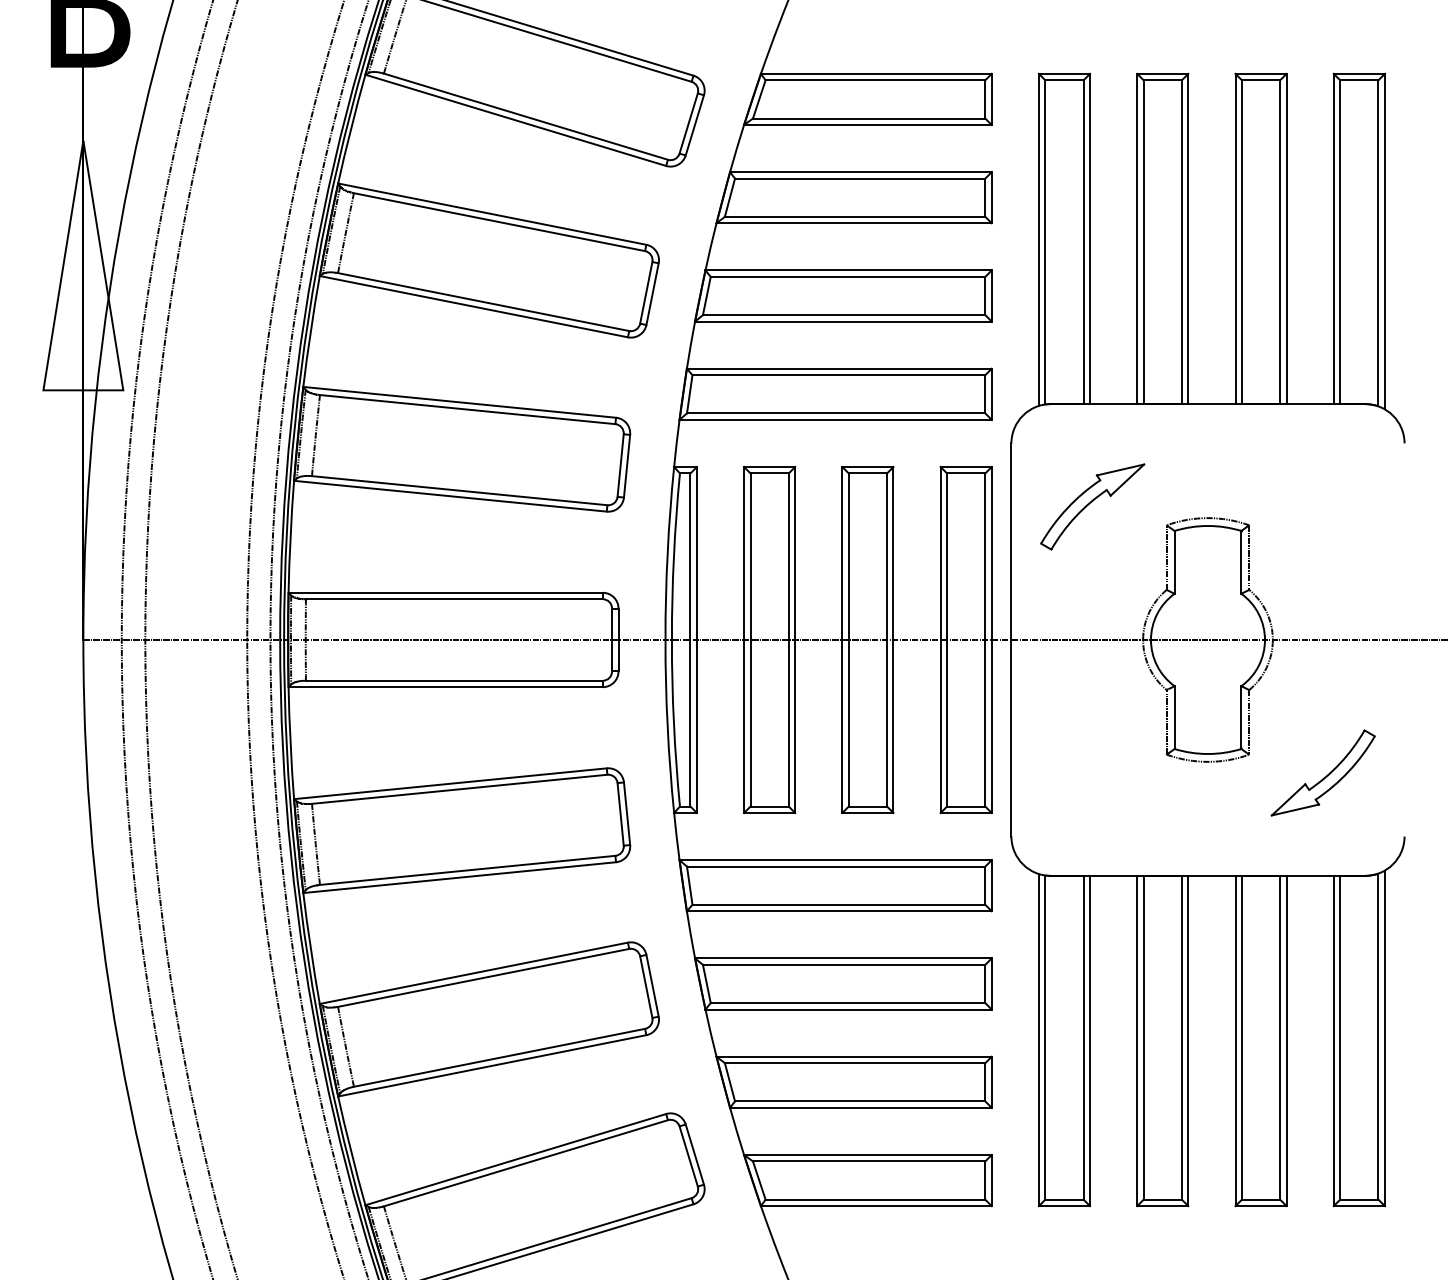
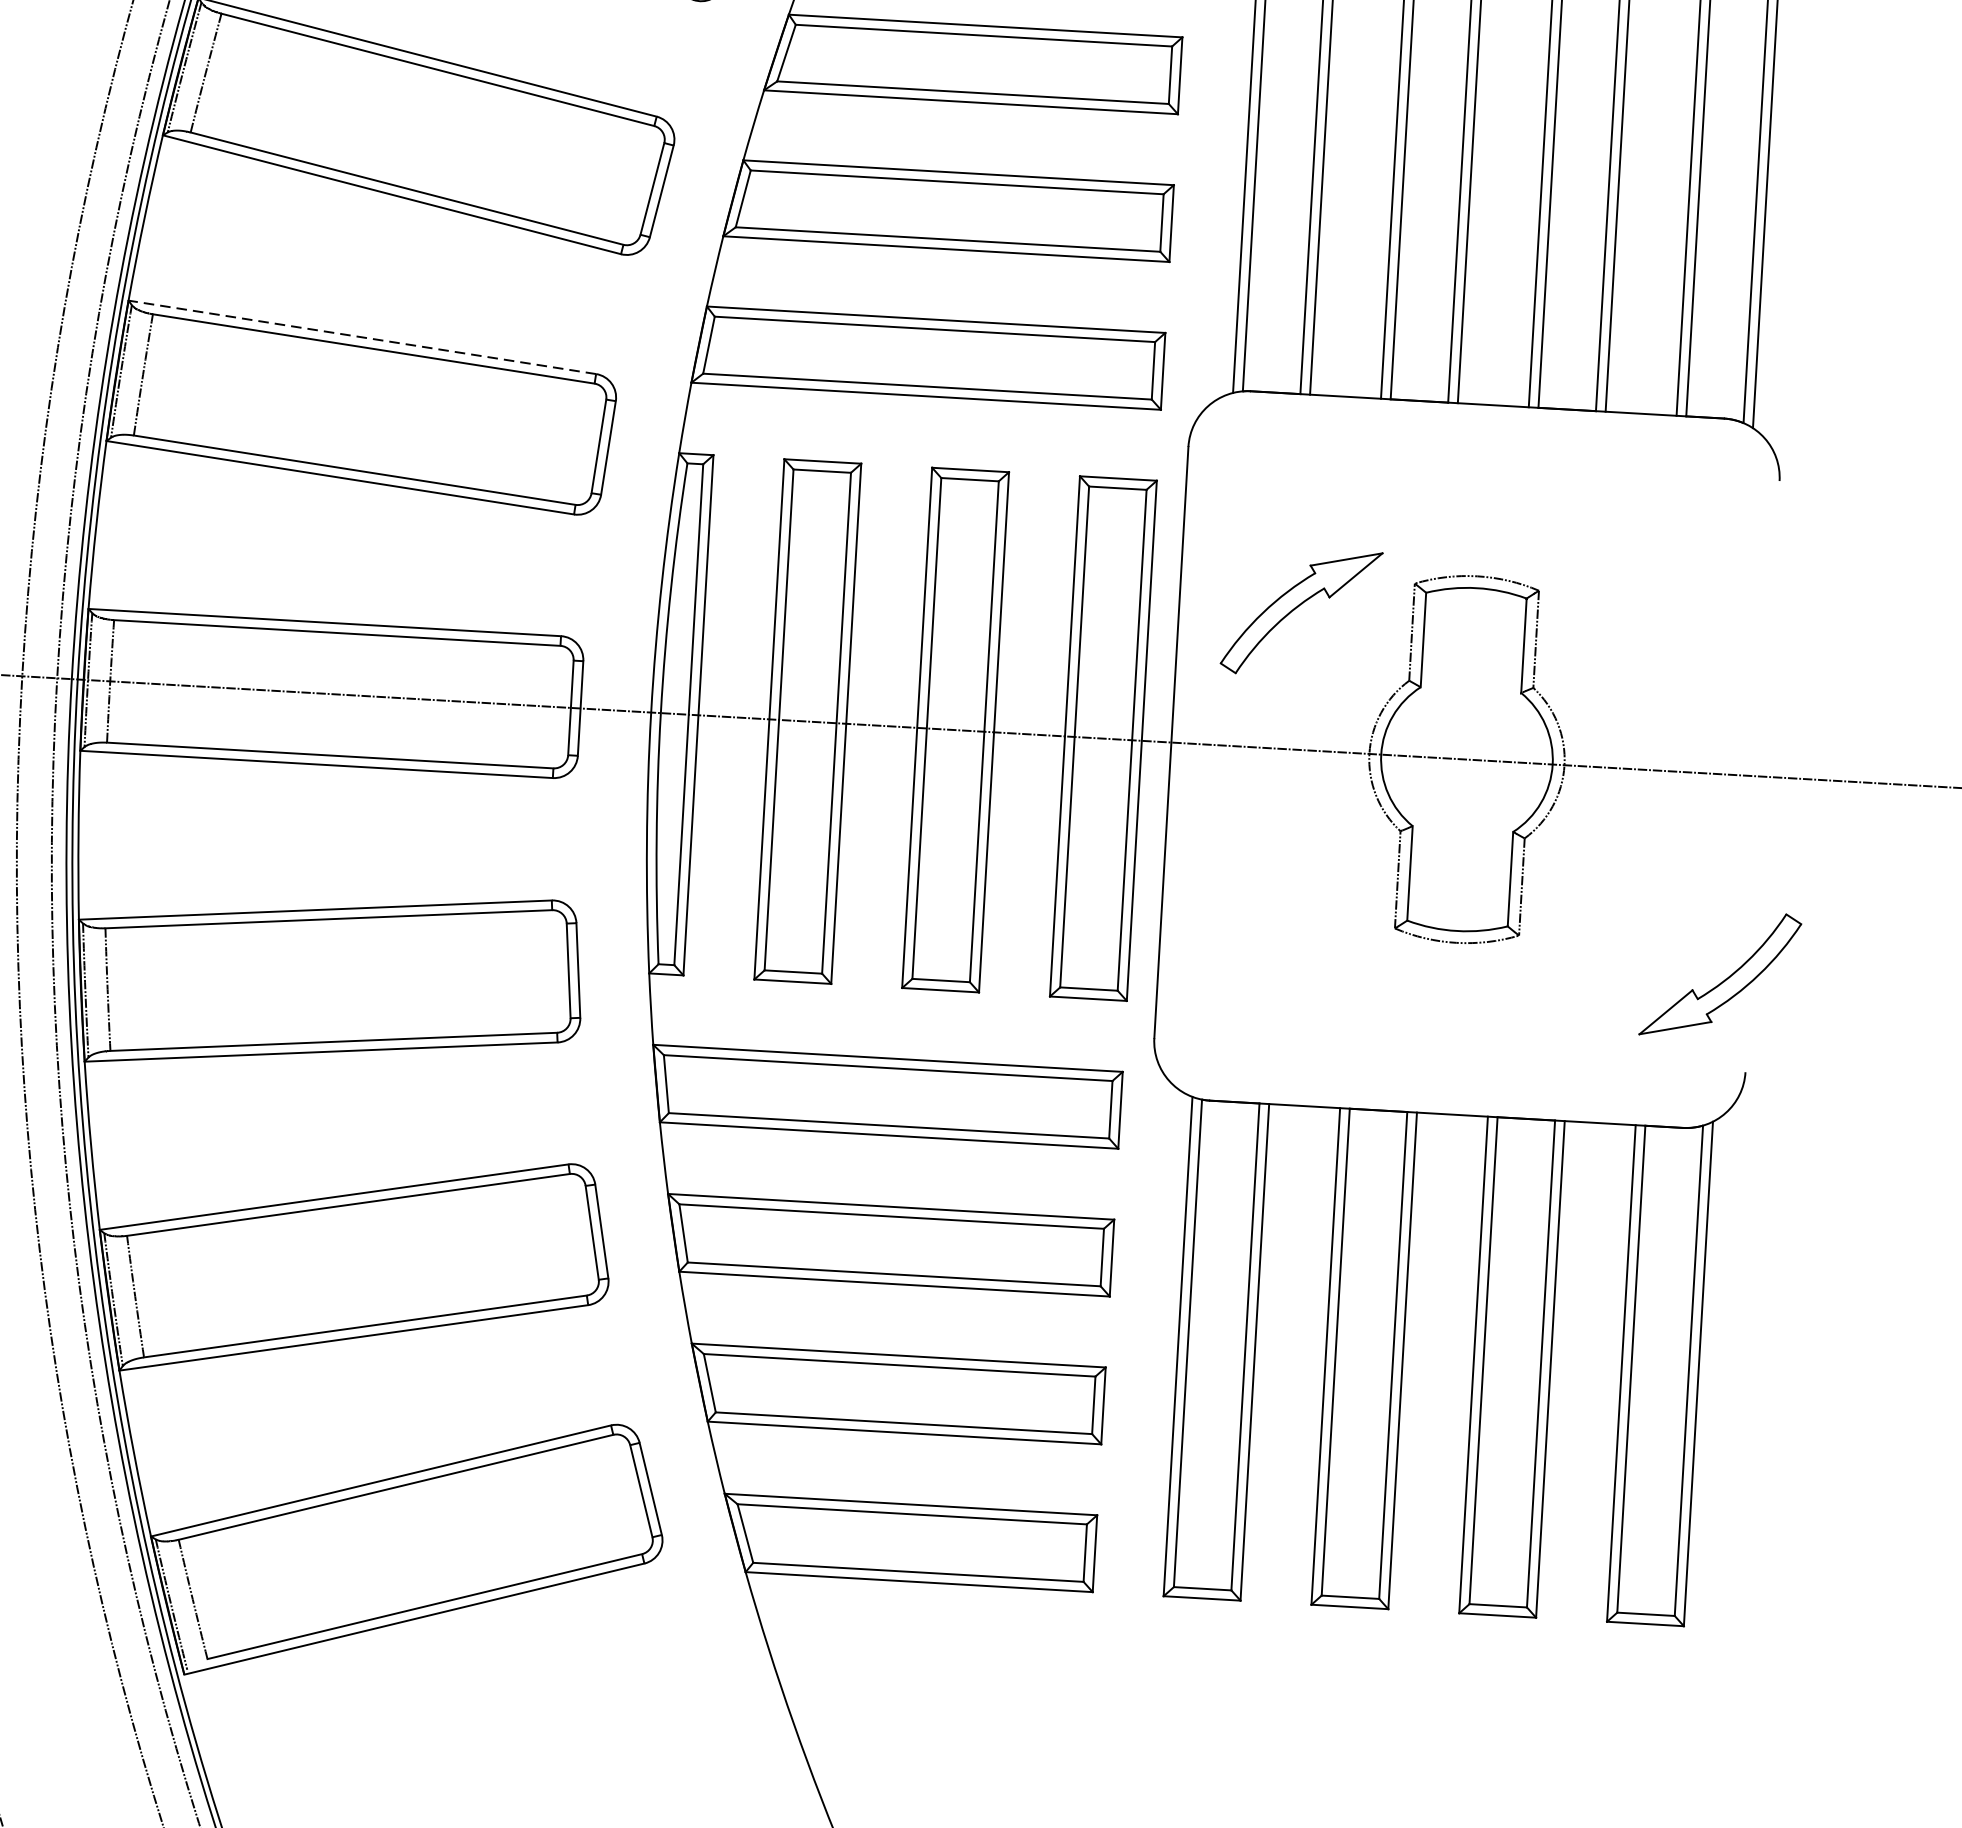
line: (459, 402) -> (362, 337), solid -> dashed
part: (1092, 506) -> (1301, 612), moved
part: (1322, 772) -> (1719, 974), moved

